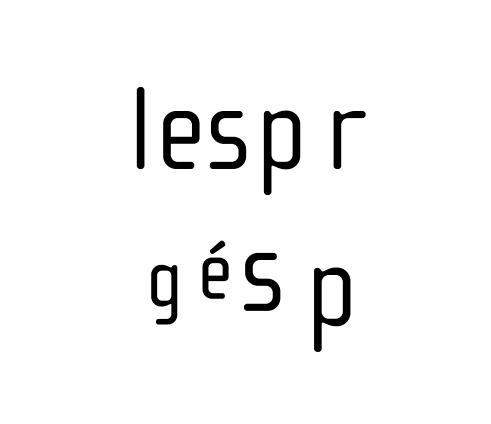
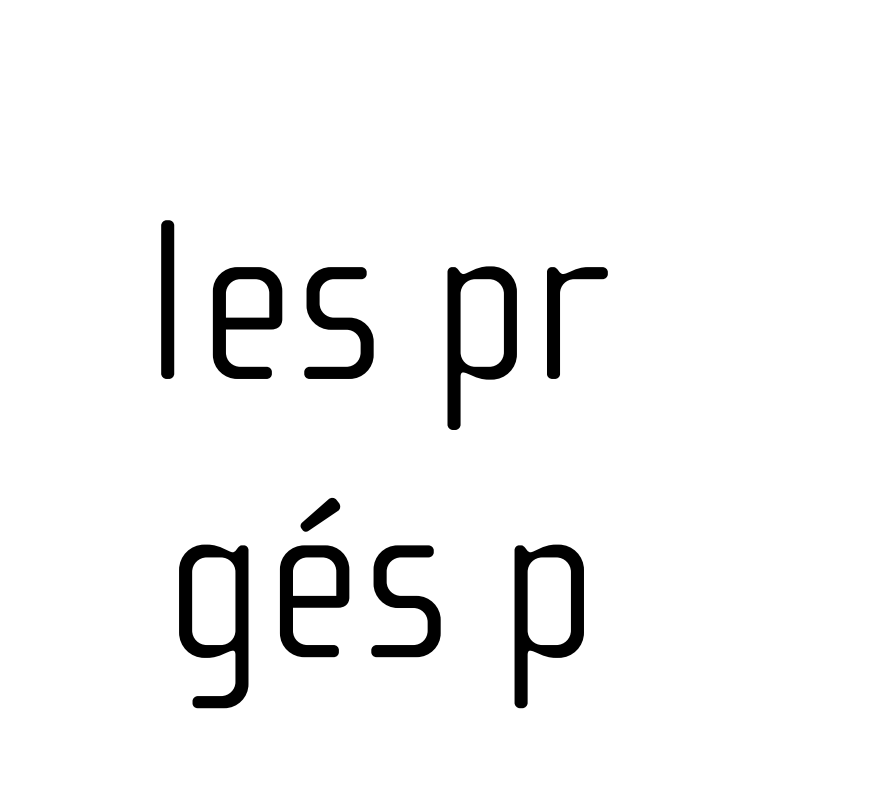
part: (281, 152) -> (481, 347), moved
part: (215, 269) -> (314, 576), size x1.43
part: (164, 294) -> (214, 625), size x1.43
part: (332, 309) -> (549, 625), moved

